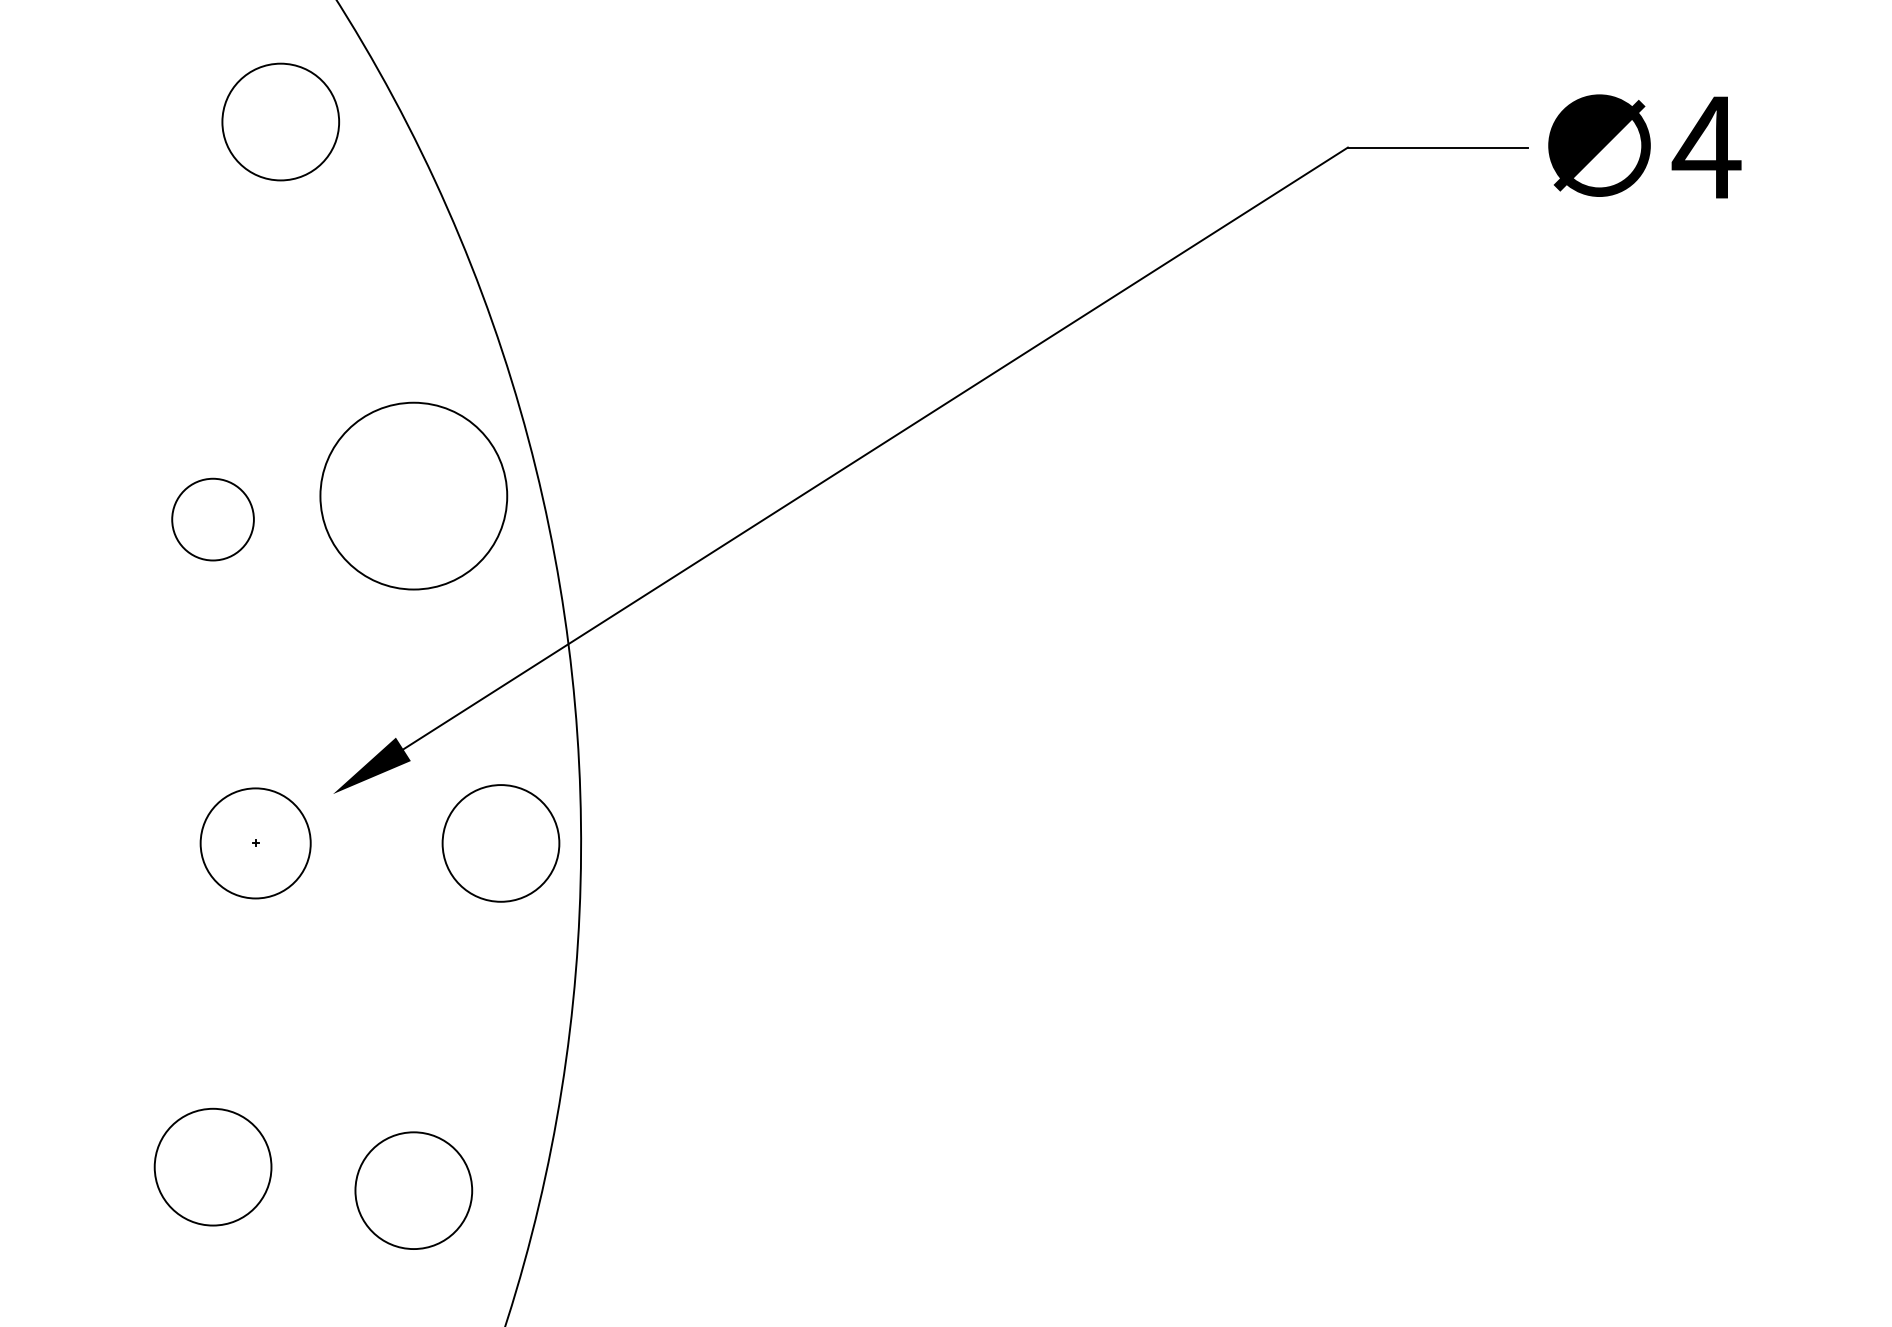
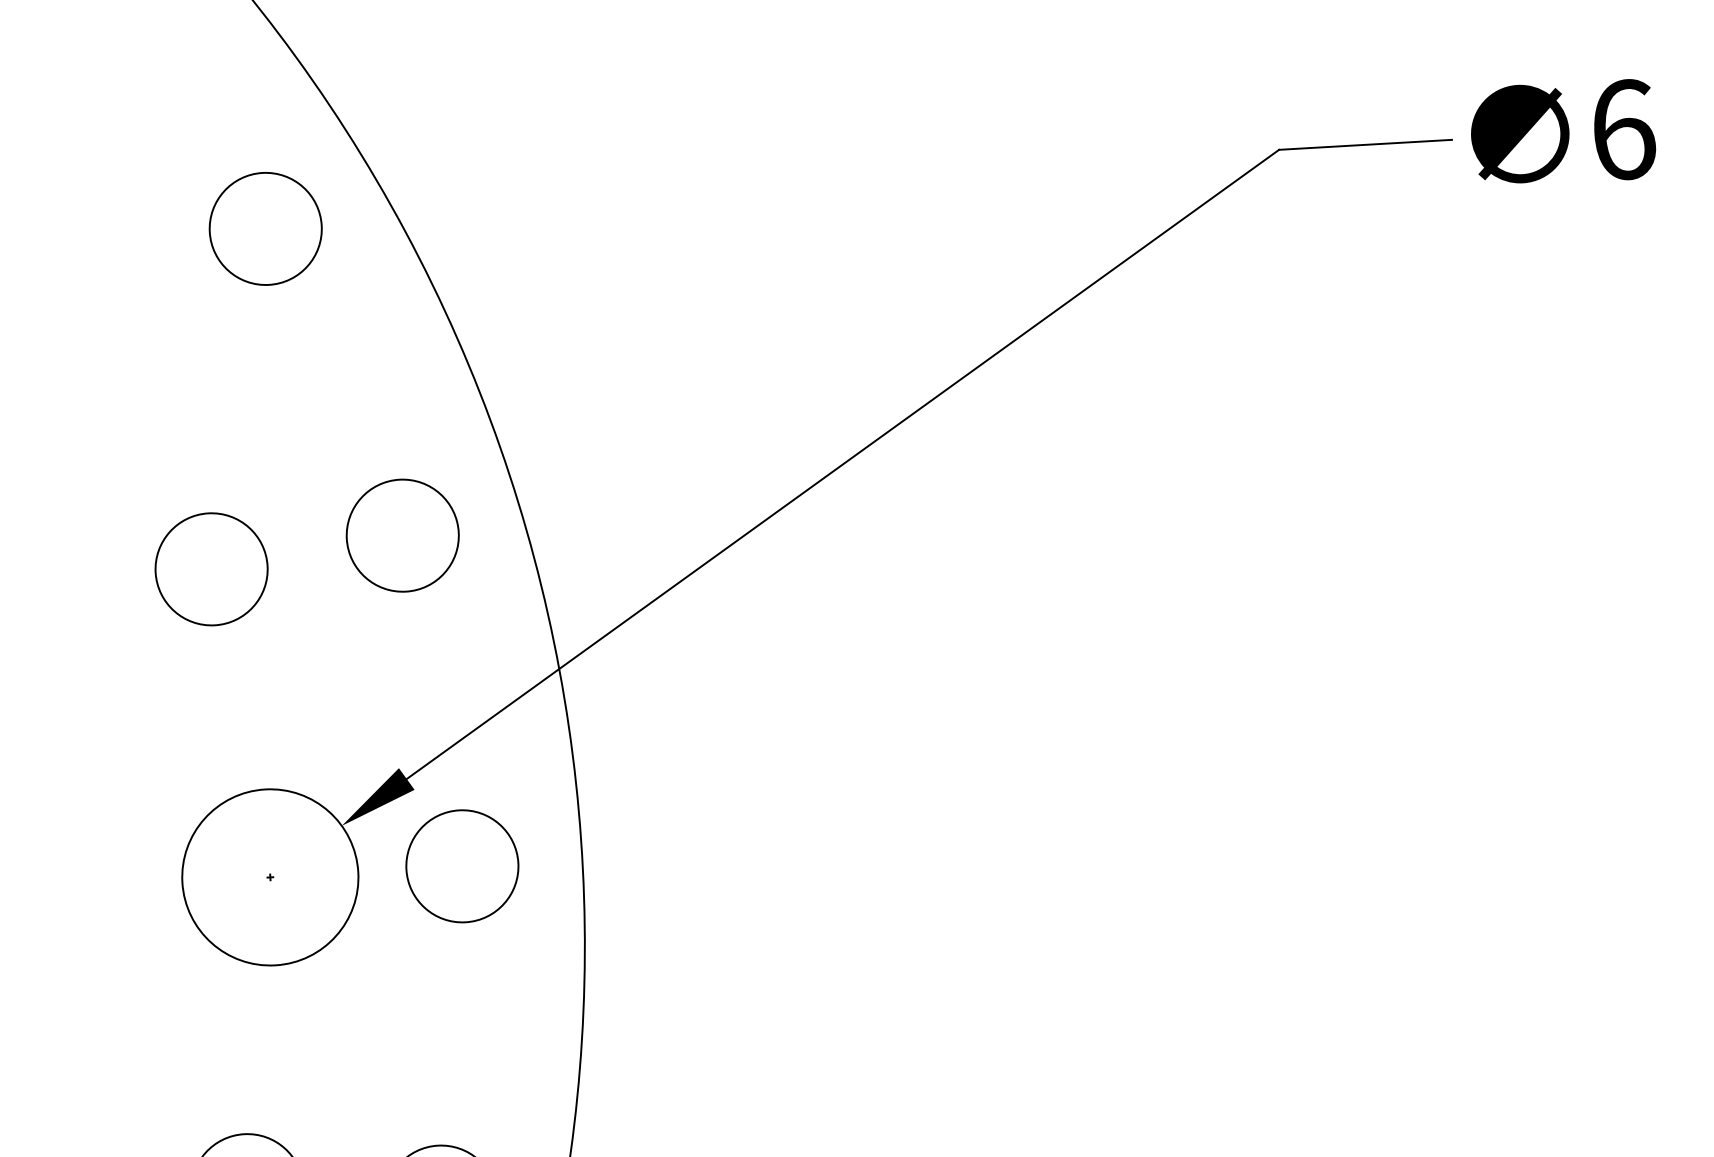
circle: (280, 121) -> (265, 228), moved
text: (1706, 147) -> (1622, 129), 4 -> 6
circle: (413, 495) -> (402, 535), size x0.62
circle: (212, 519) -> (211, 569), size x1.43
circle: (255, 843) -> (270, 877), size x1.67
circle: (500, 843) -> (461, 866), moved

